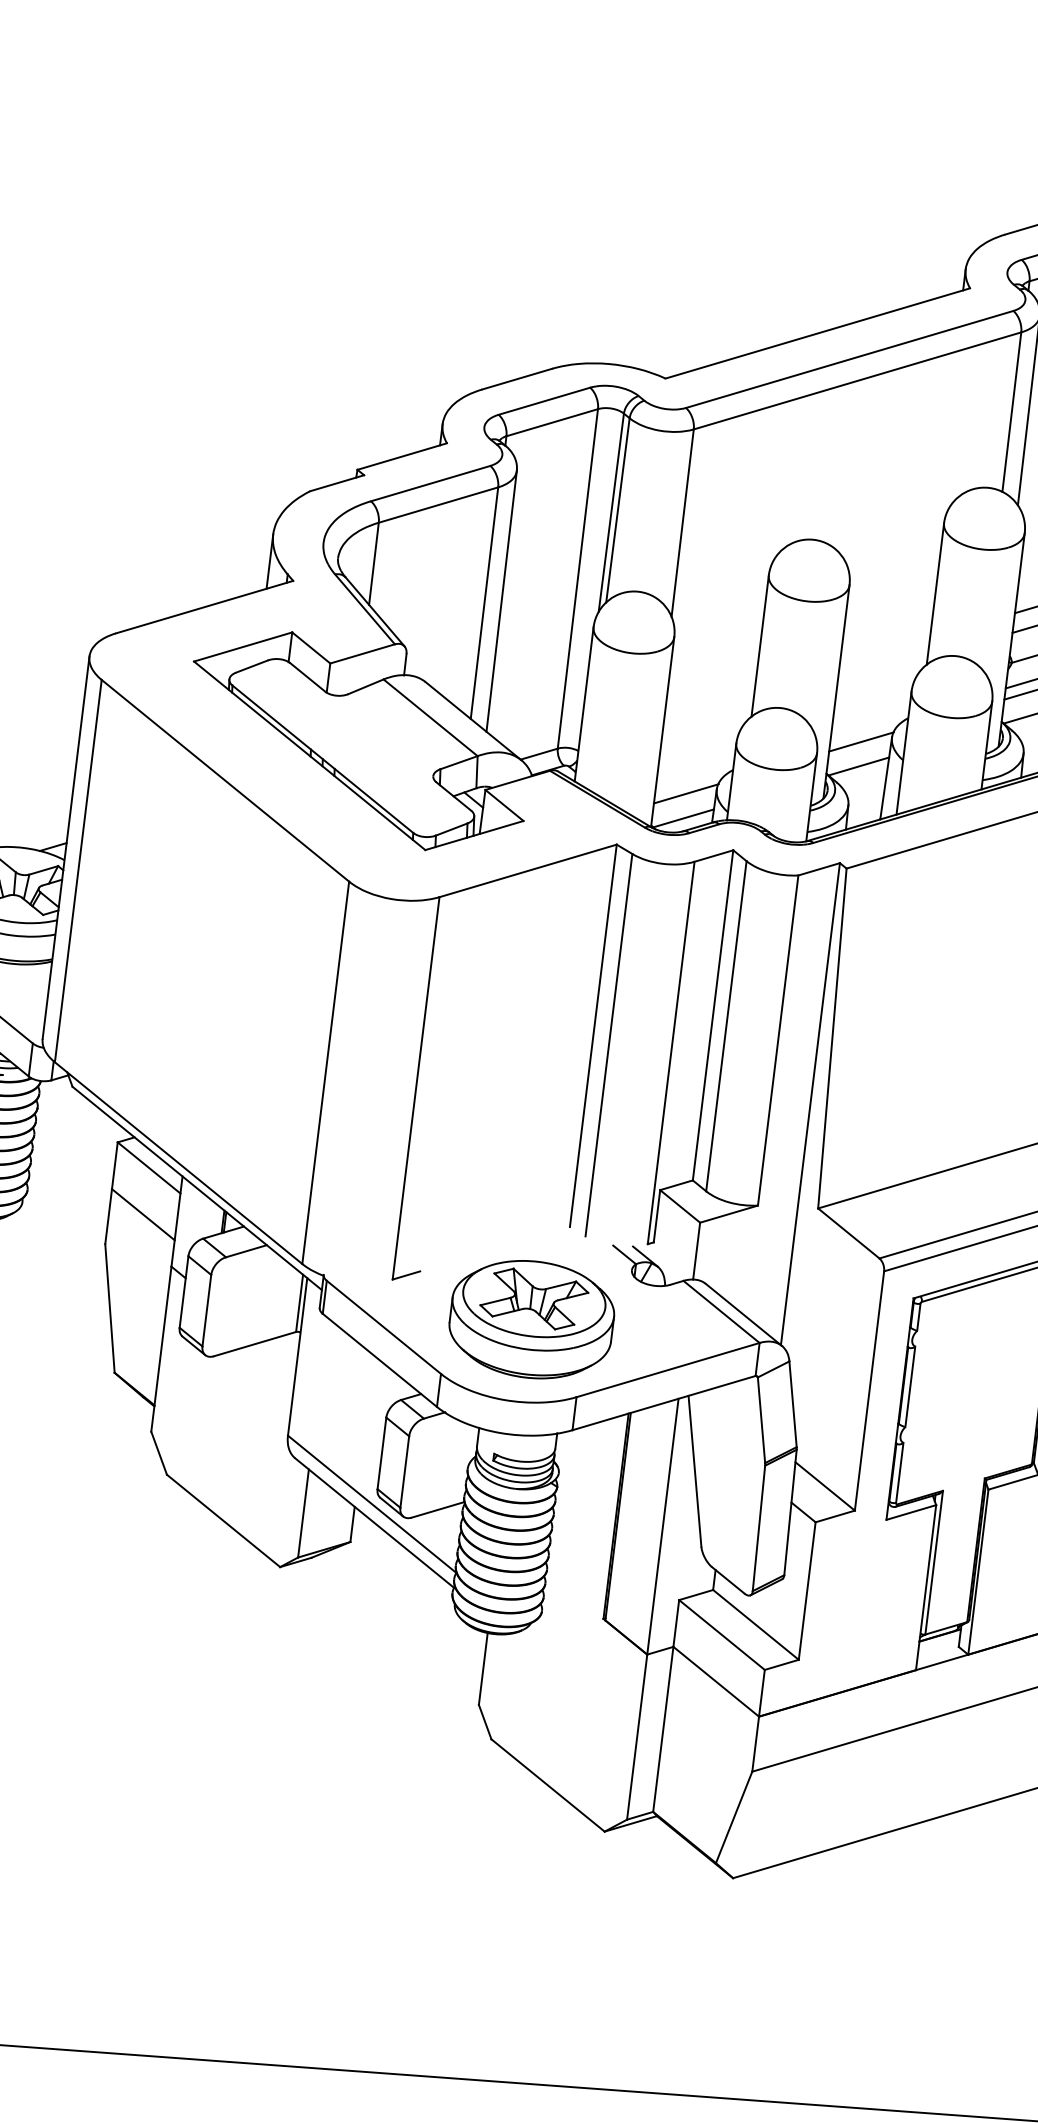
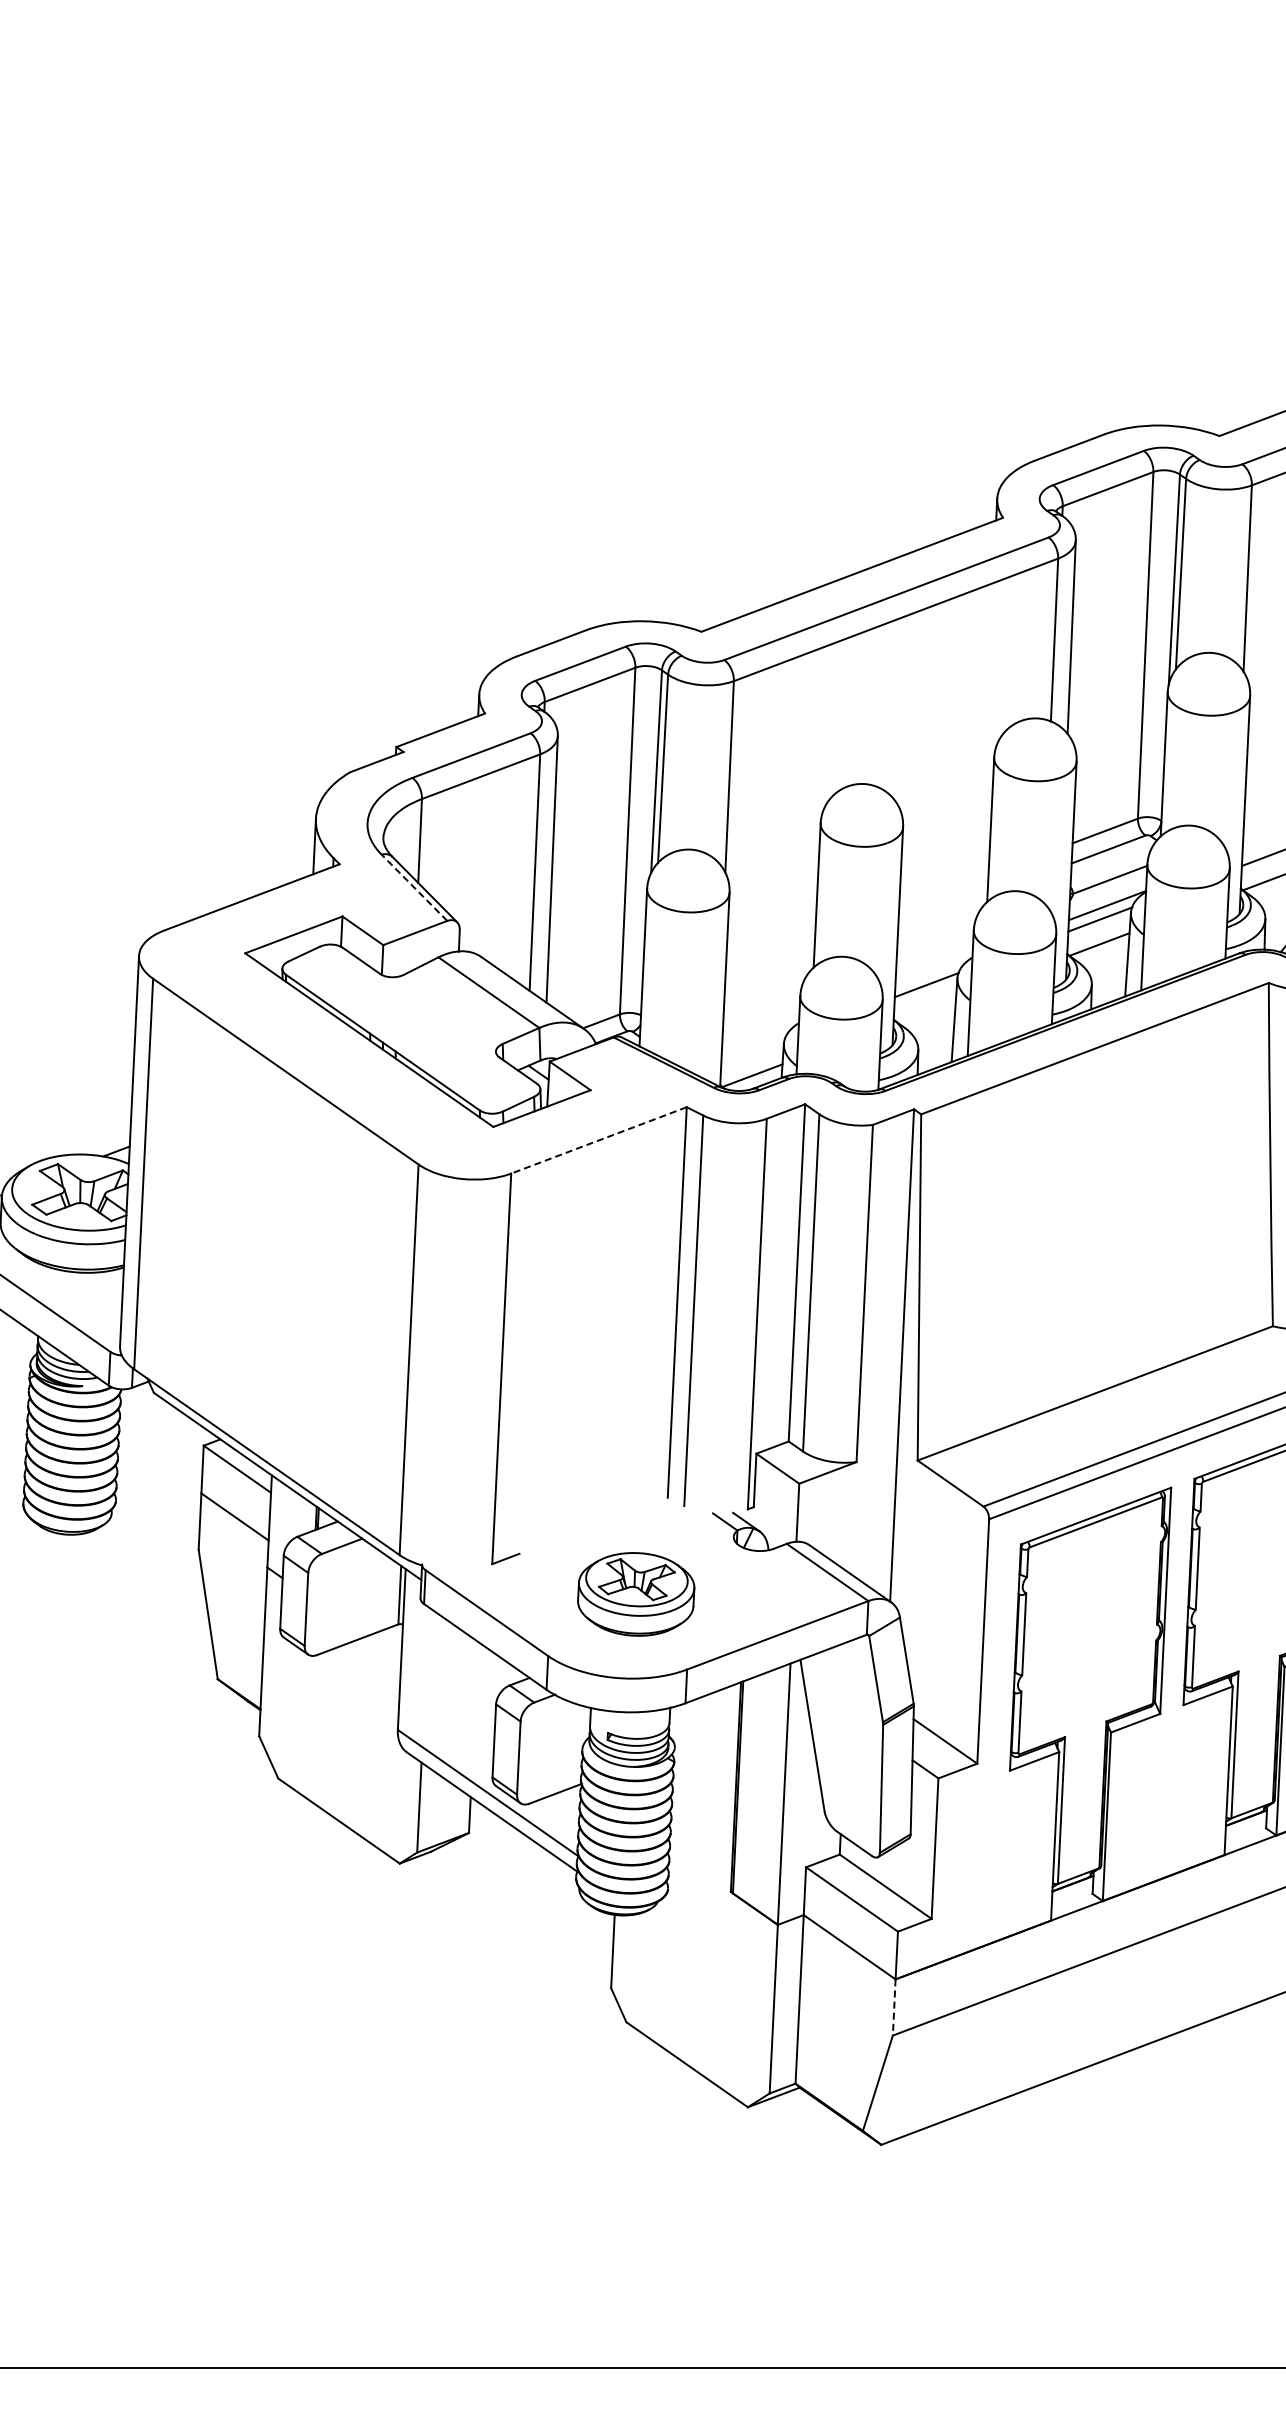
line: (365, 609) -> (414, 887), solid -> dashed
line: (858, 765) -> (925, 1009), removed
line: (686, 793) -> (753, 1050), removed
line: (528, 871) -> (599, 1140), solid -> dashed
part: (532, 1319) -> (636, 1594), size x0.7
line: (755, 1744) -> (894, 2007), solid -> dashed

